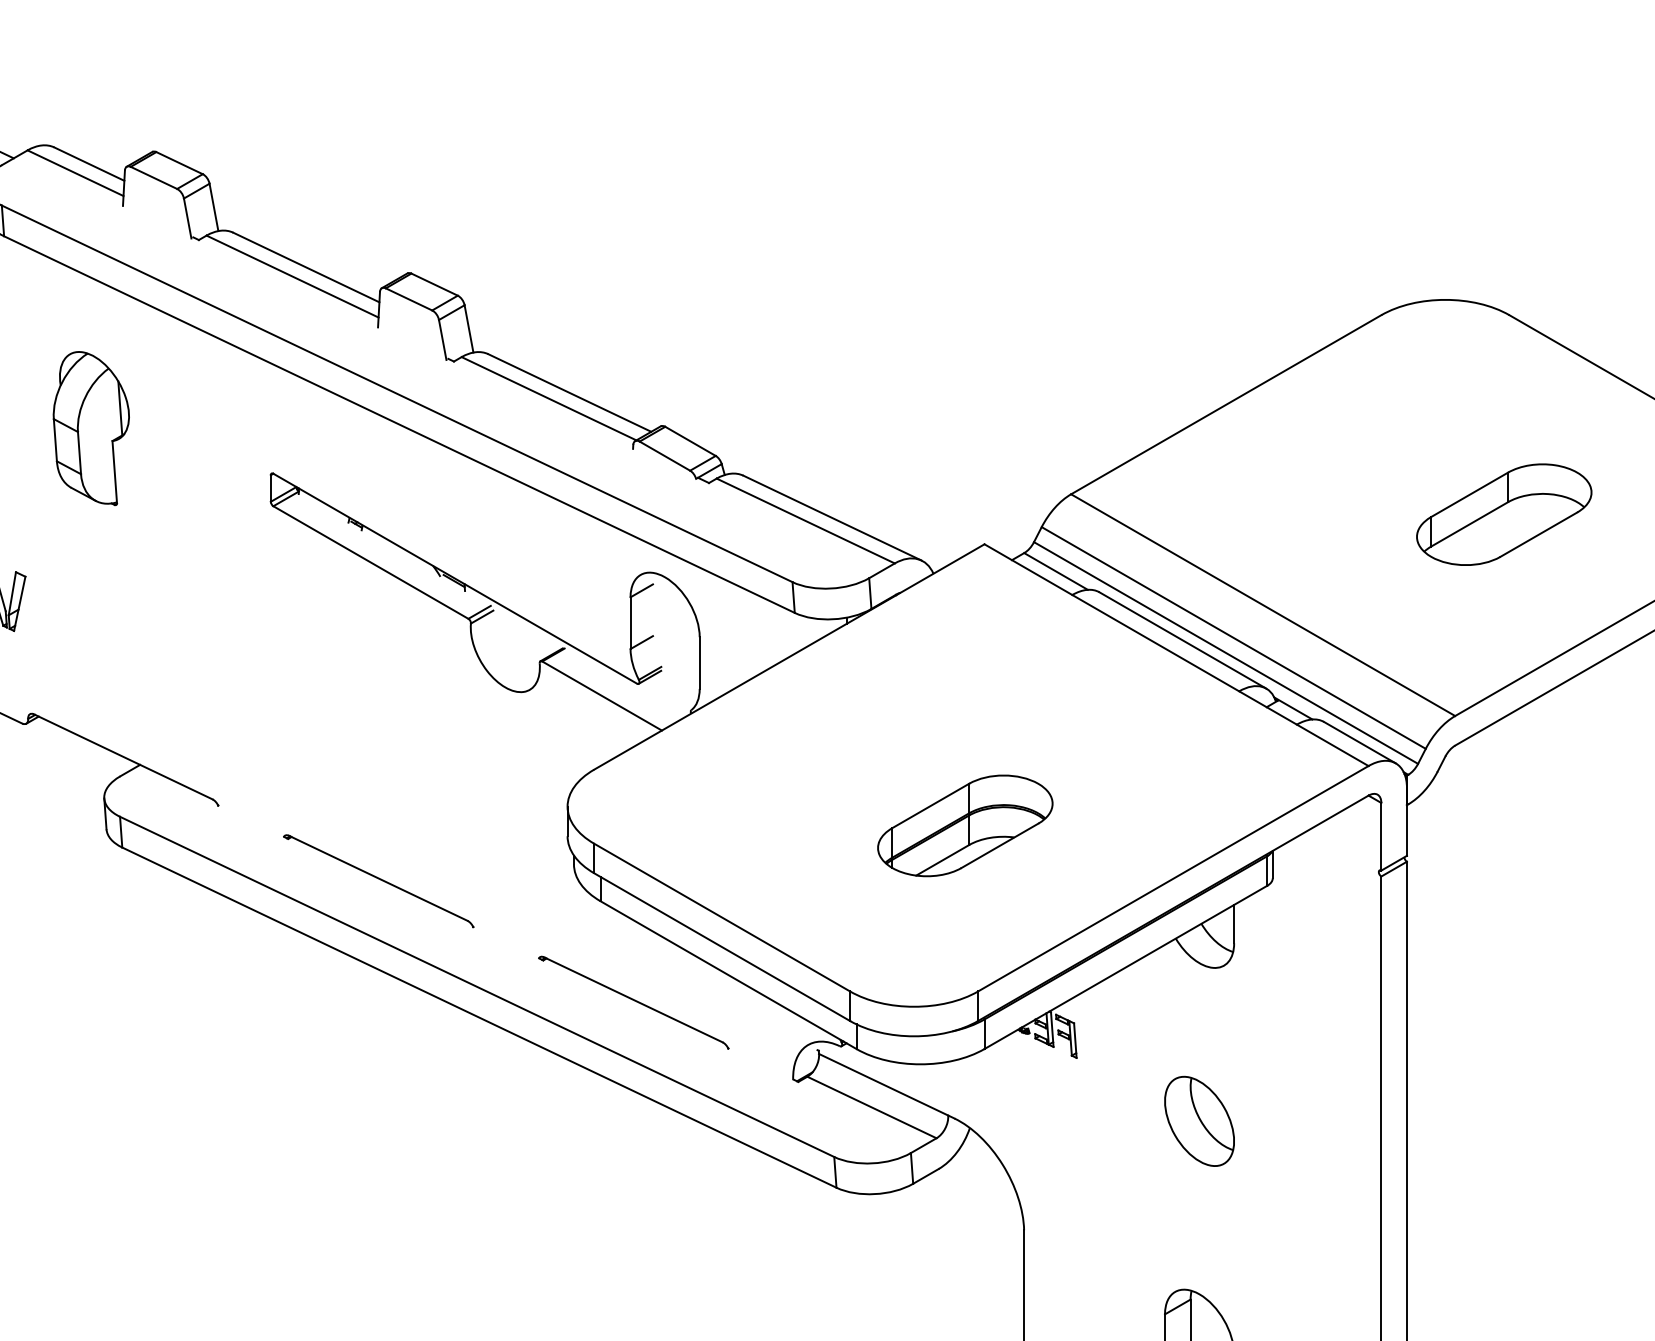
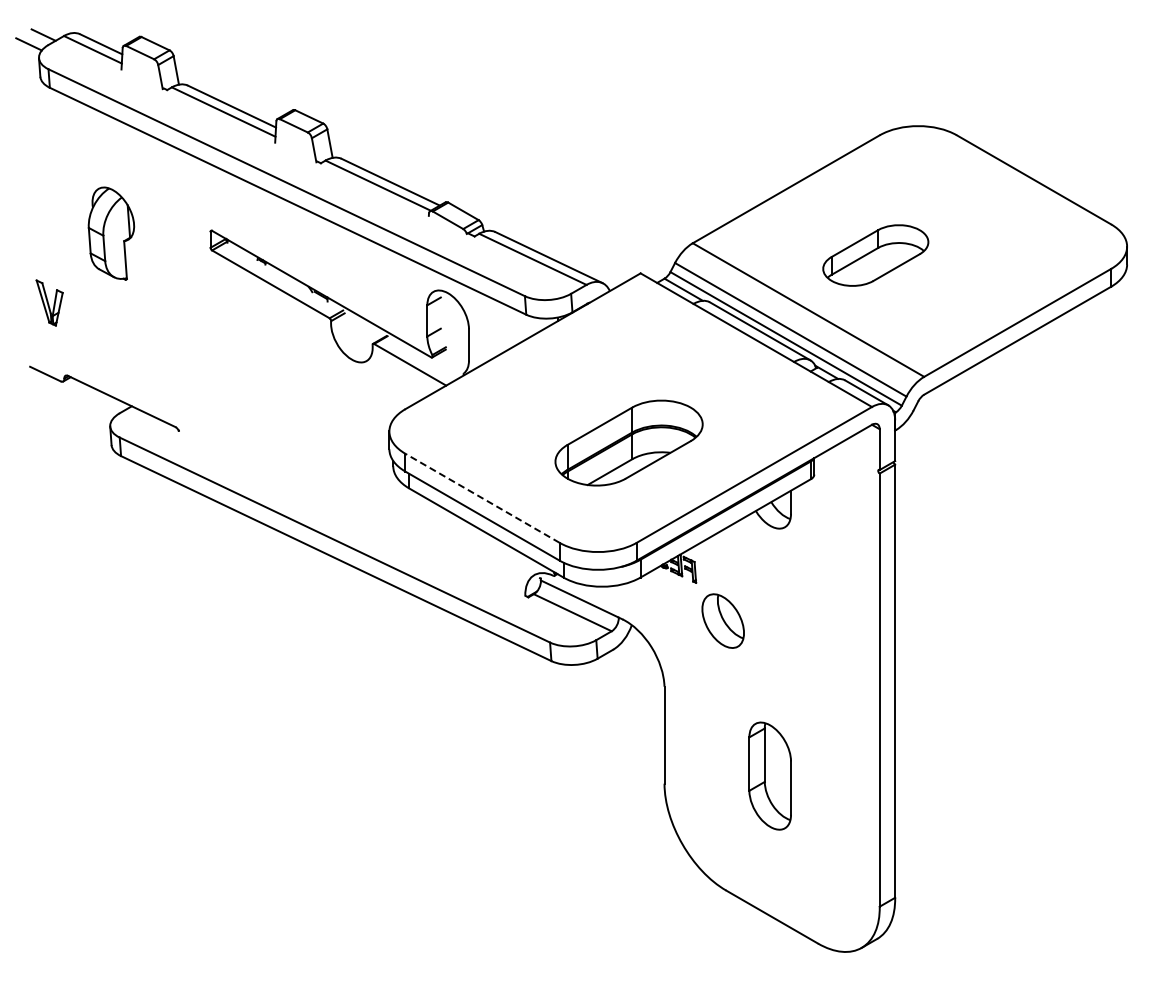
part: (91, 428) -> (111, 233), moved
part: (1503, 514) -> (875, 255), moved
part: (964, 824) -> (628, 442), size x1.4
part: (378, 881) -> (275, 476), removed
line: (722, 917) -> (482, 498), solid -> dashed
part: (634, 1002) -> (429, 549), removed
part: (1198, 1120) -> (722, 620), moved

